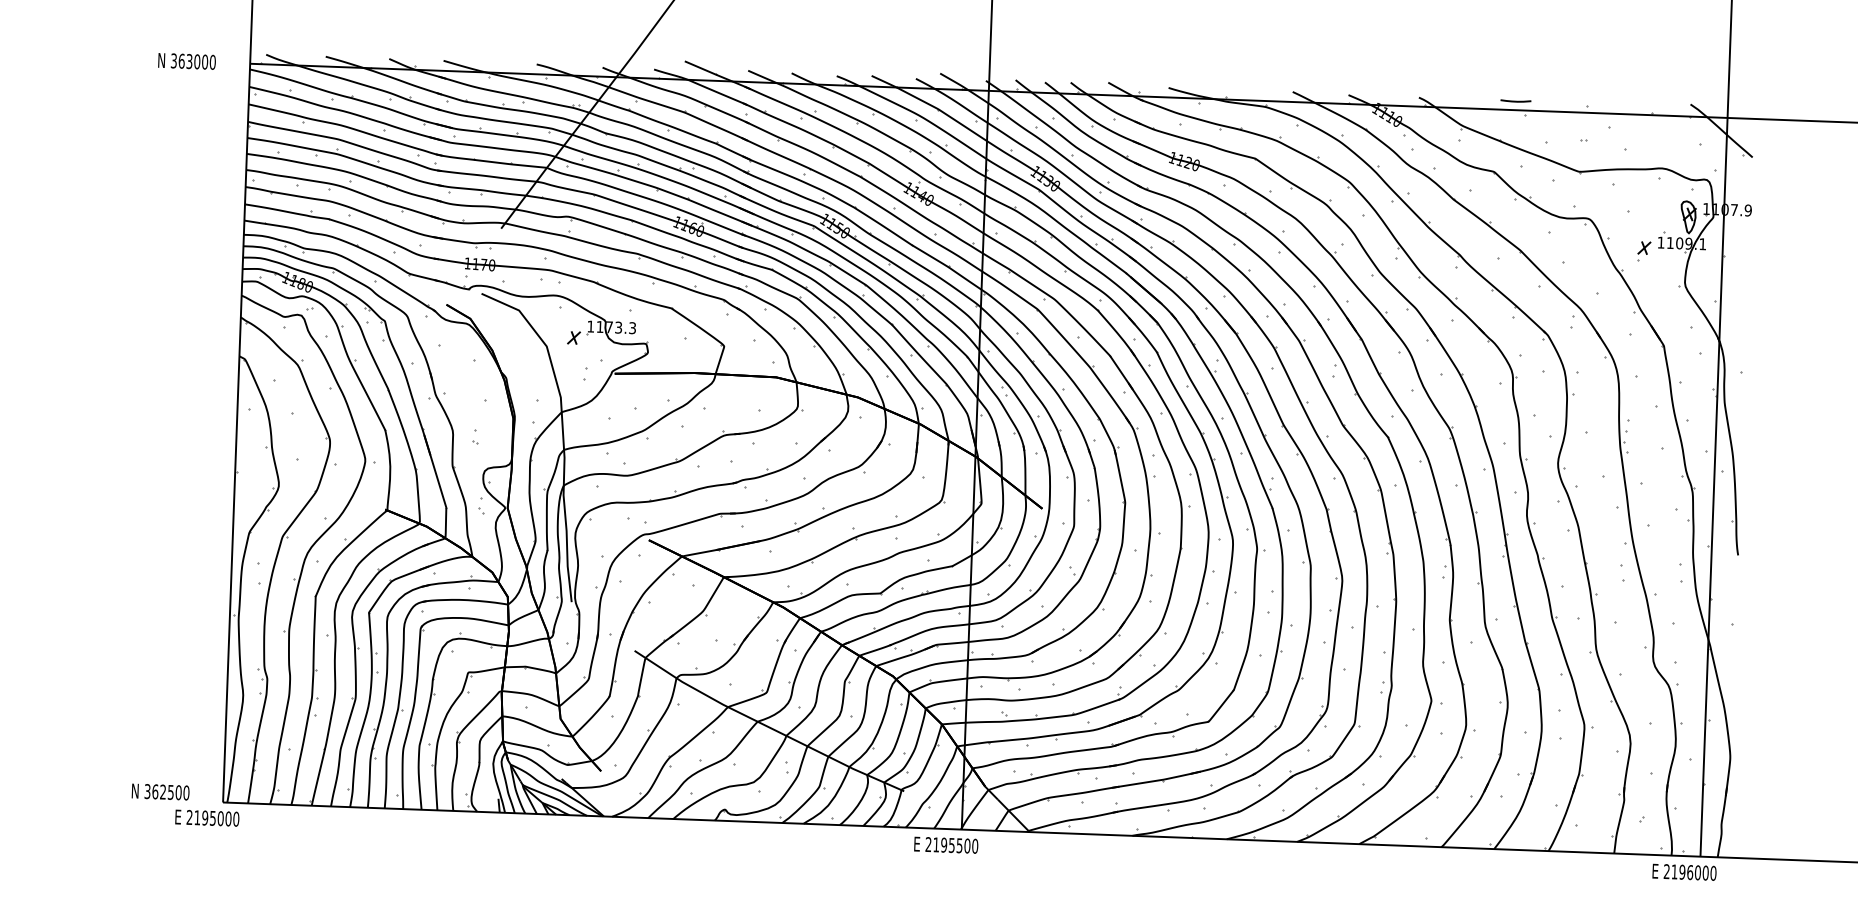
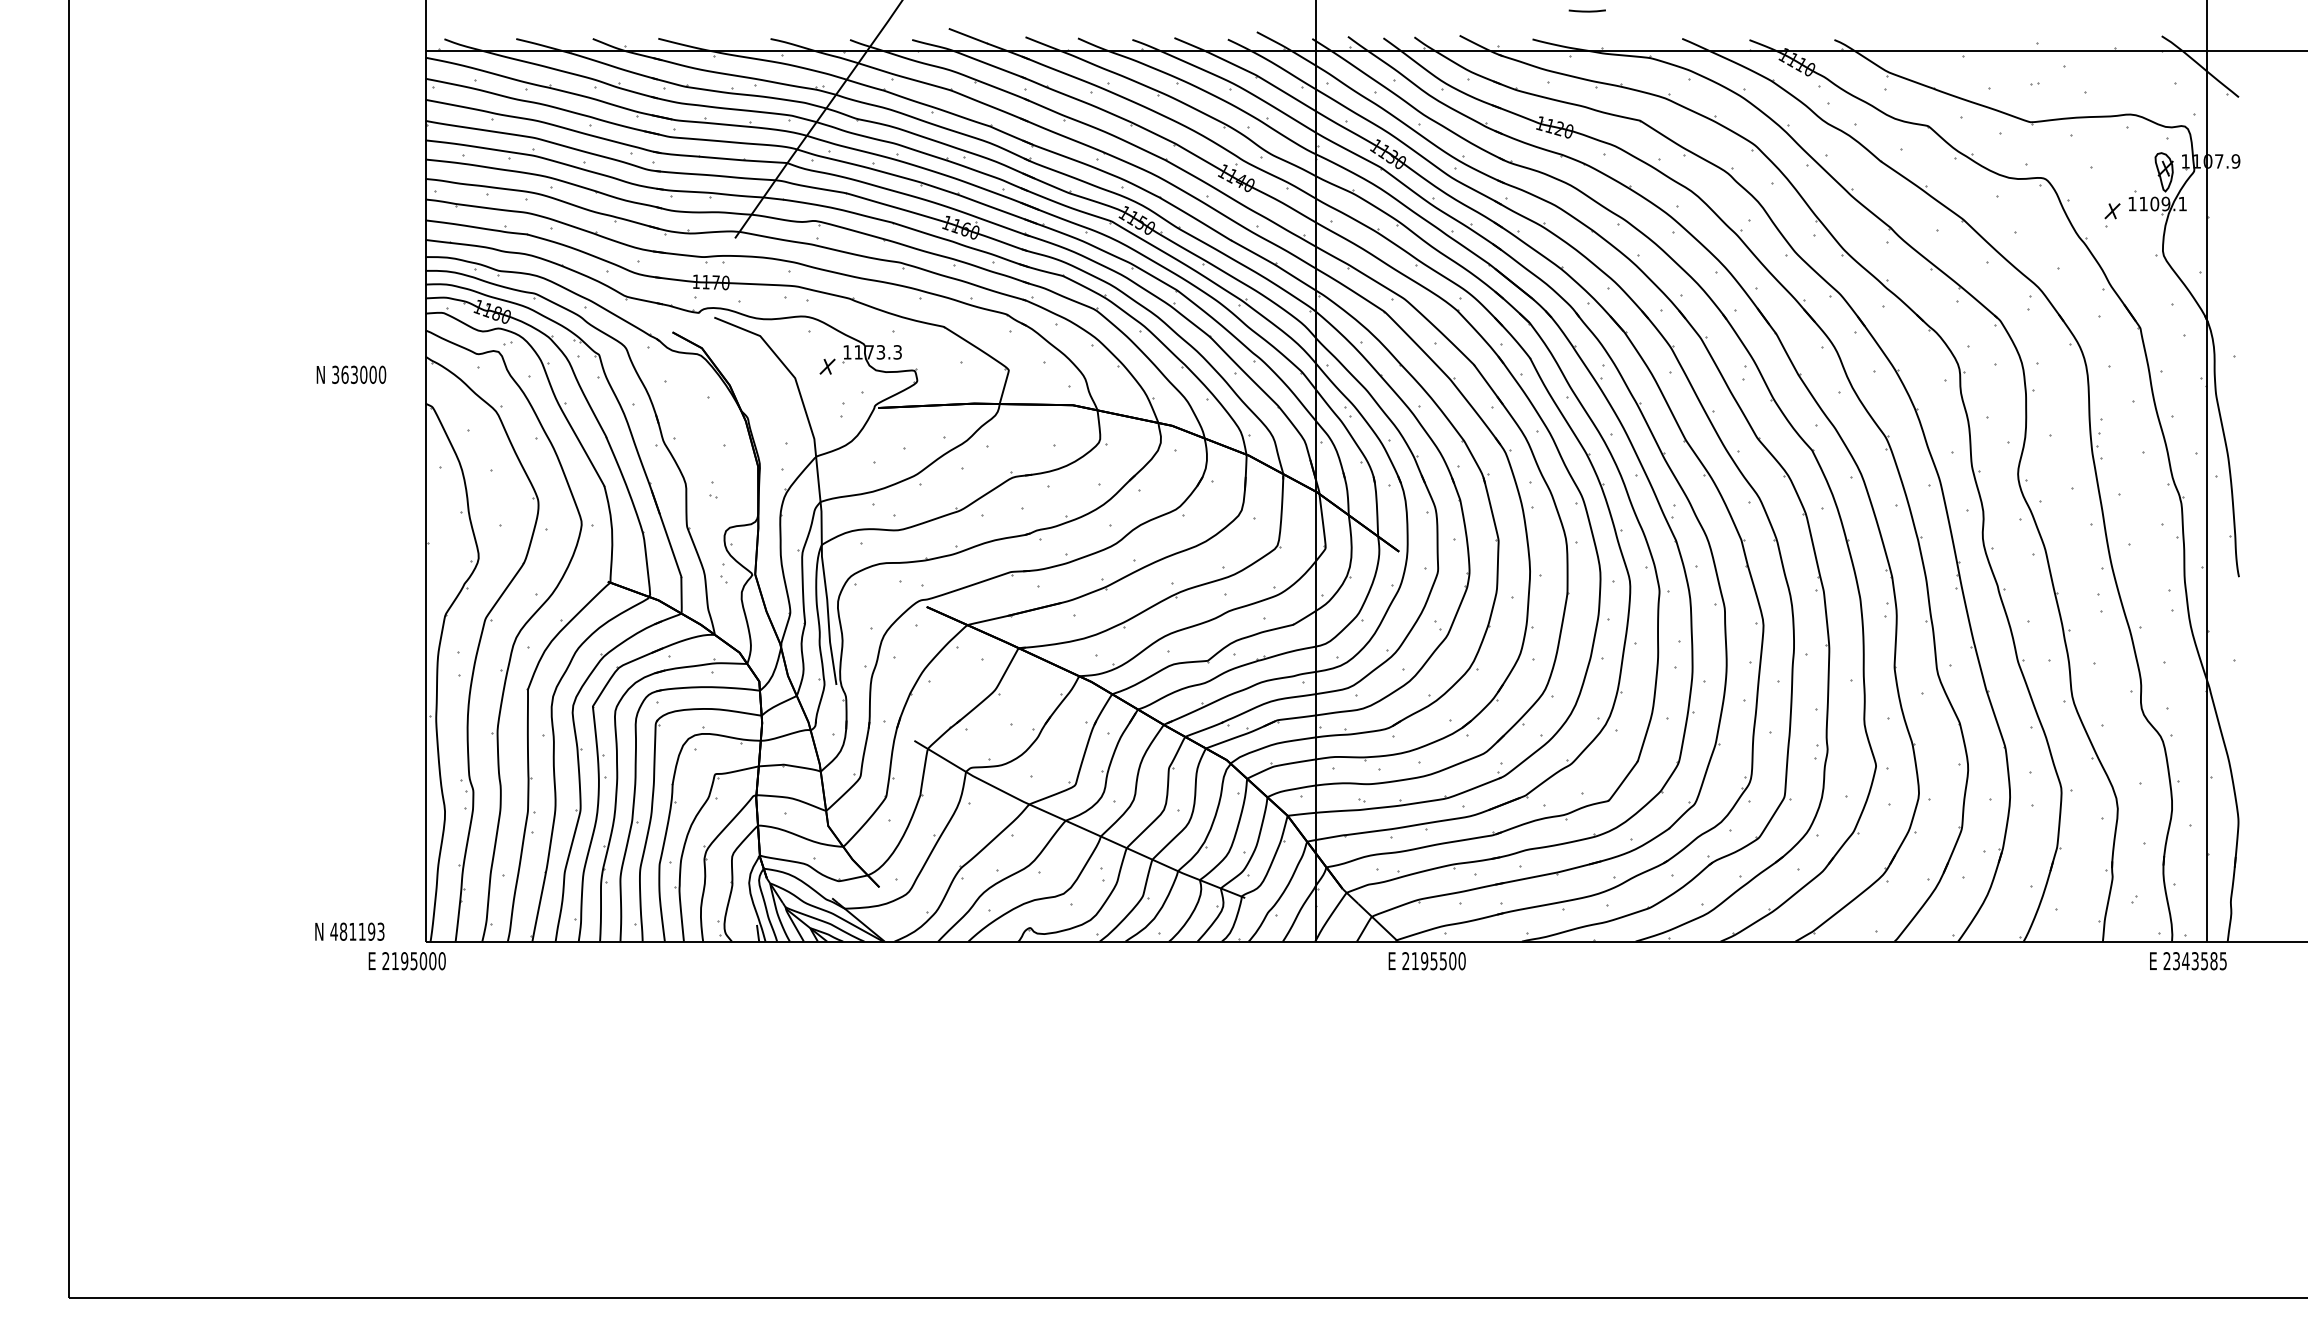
text: (187, 61) -> (351, 374), moved
line: (1515, 100) -> (1586, 10), moved
text: (166, 792) -> (357, 931), 362500 -> 481193
text: (945, 845) -> (1426, 961), moved
text: (1693, 872) -> (2199, 961), 2196000 -> 2343585

